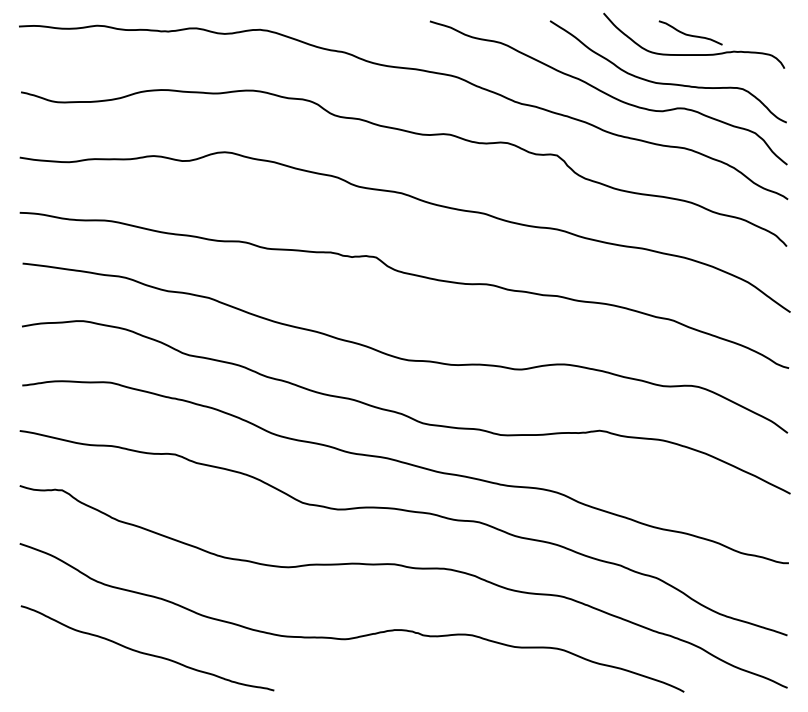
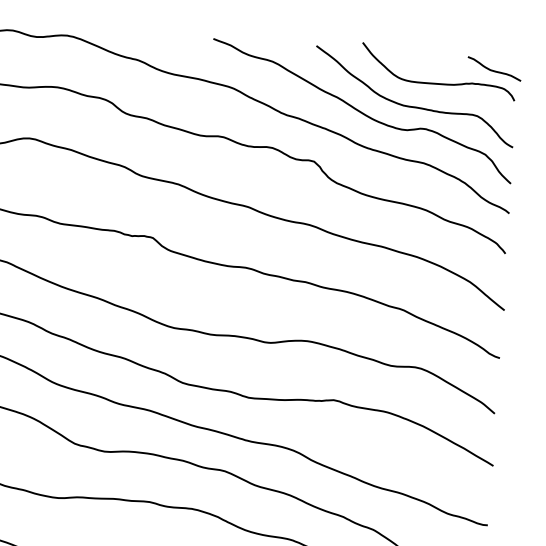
curve: (690, 34) -> (494, 70), moved

